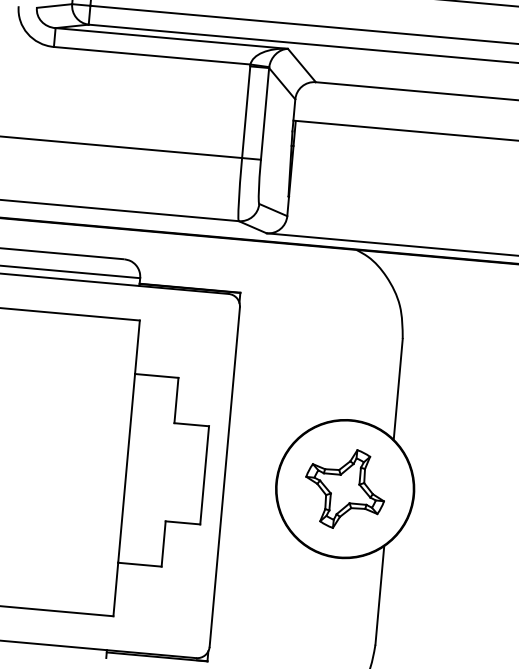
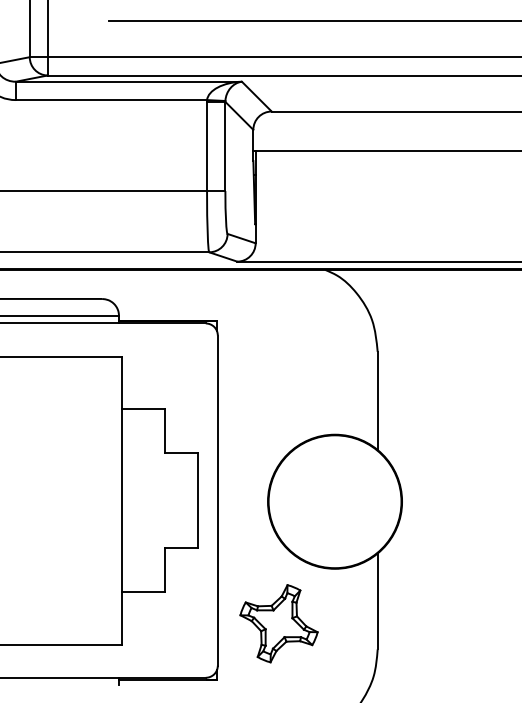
part: (344, 488) -> (278, 623), moved

